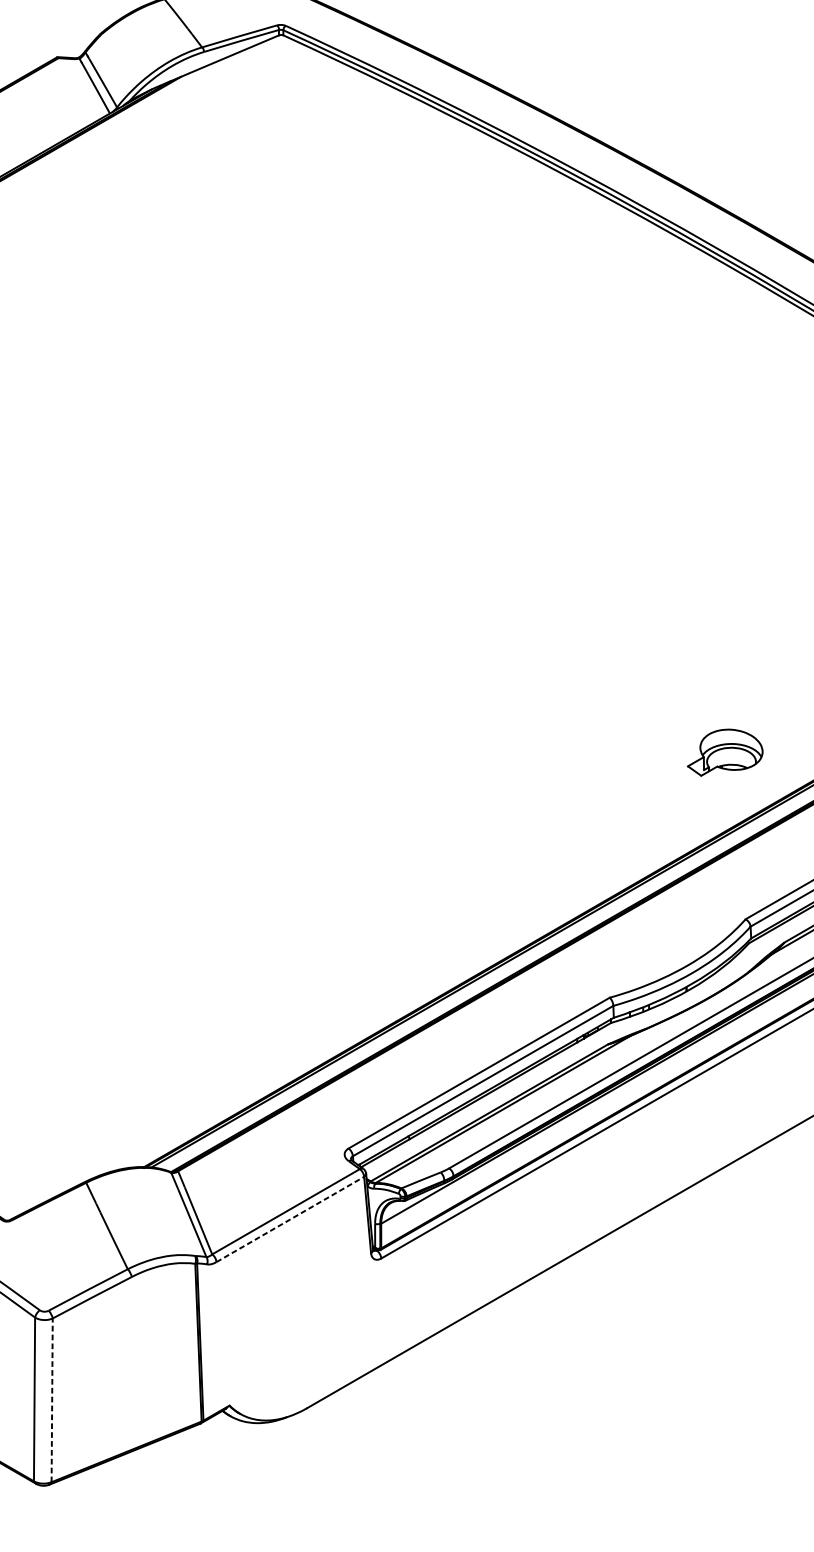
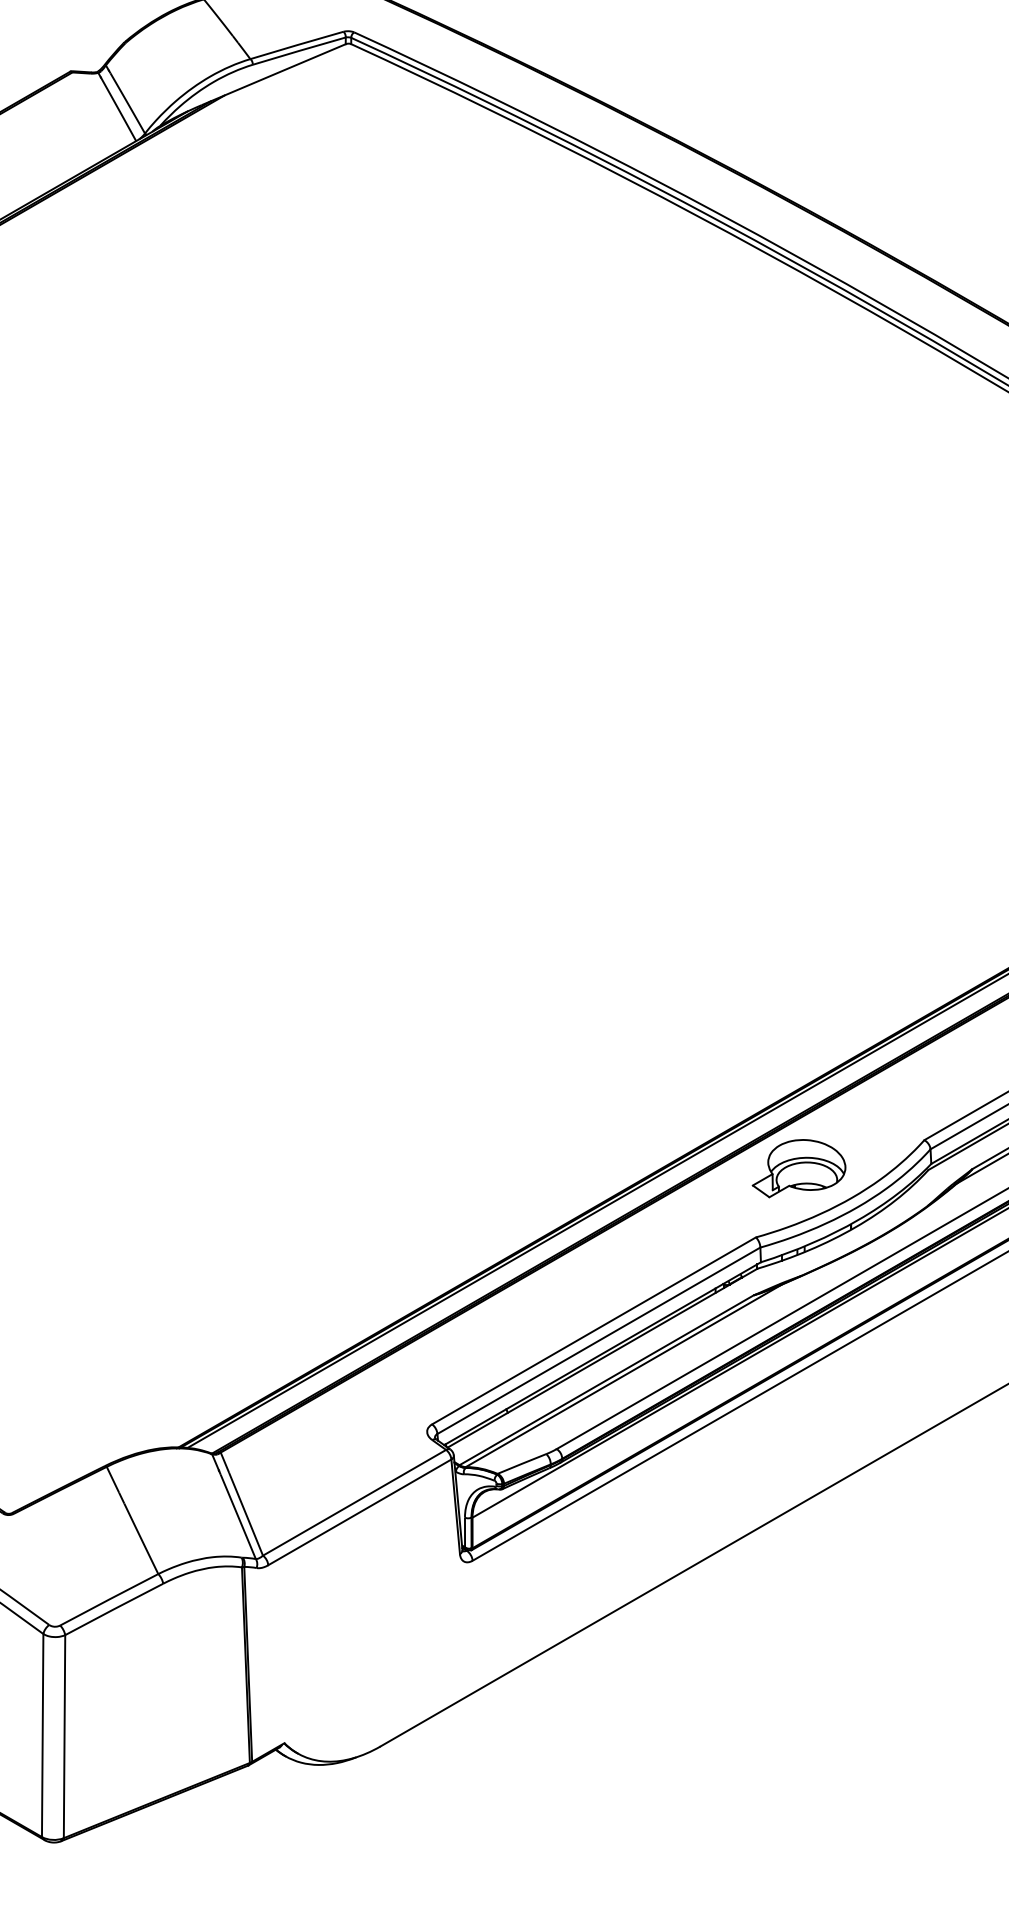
part: (724, 752) -> (798, 1168), moved
line: (290, 1219) -> (359, 1512), dashed -> solid
line: (52, 1400) -> (64, 1736), dashed -> solid

